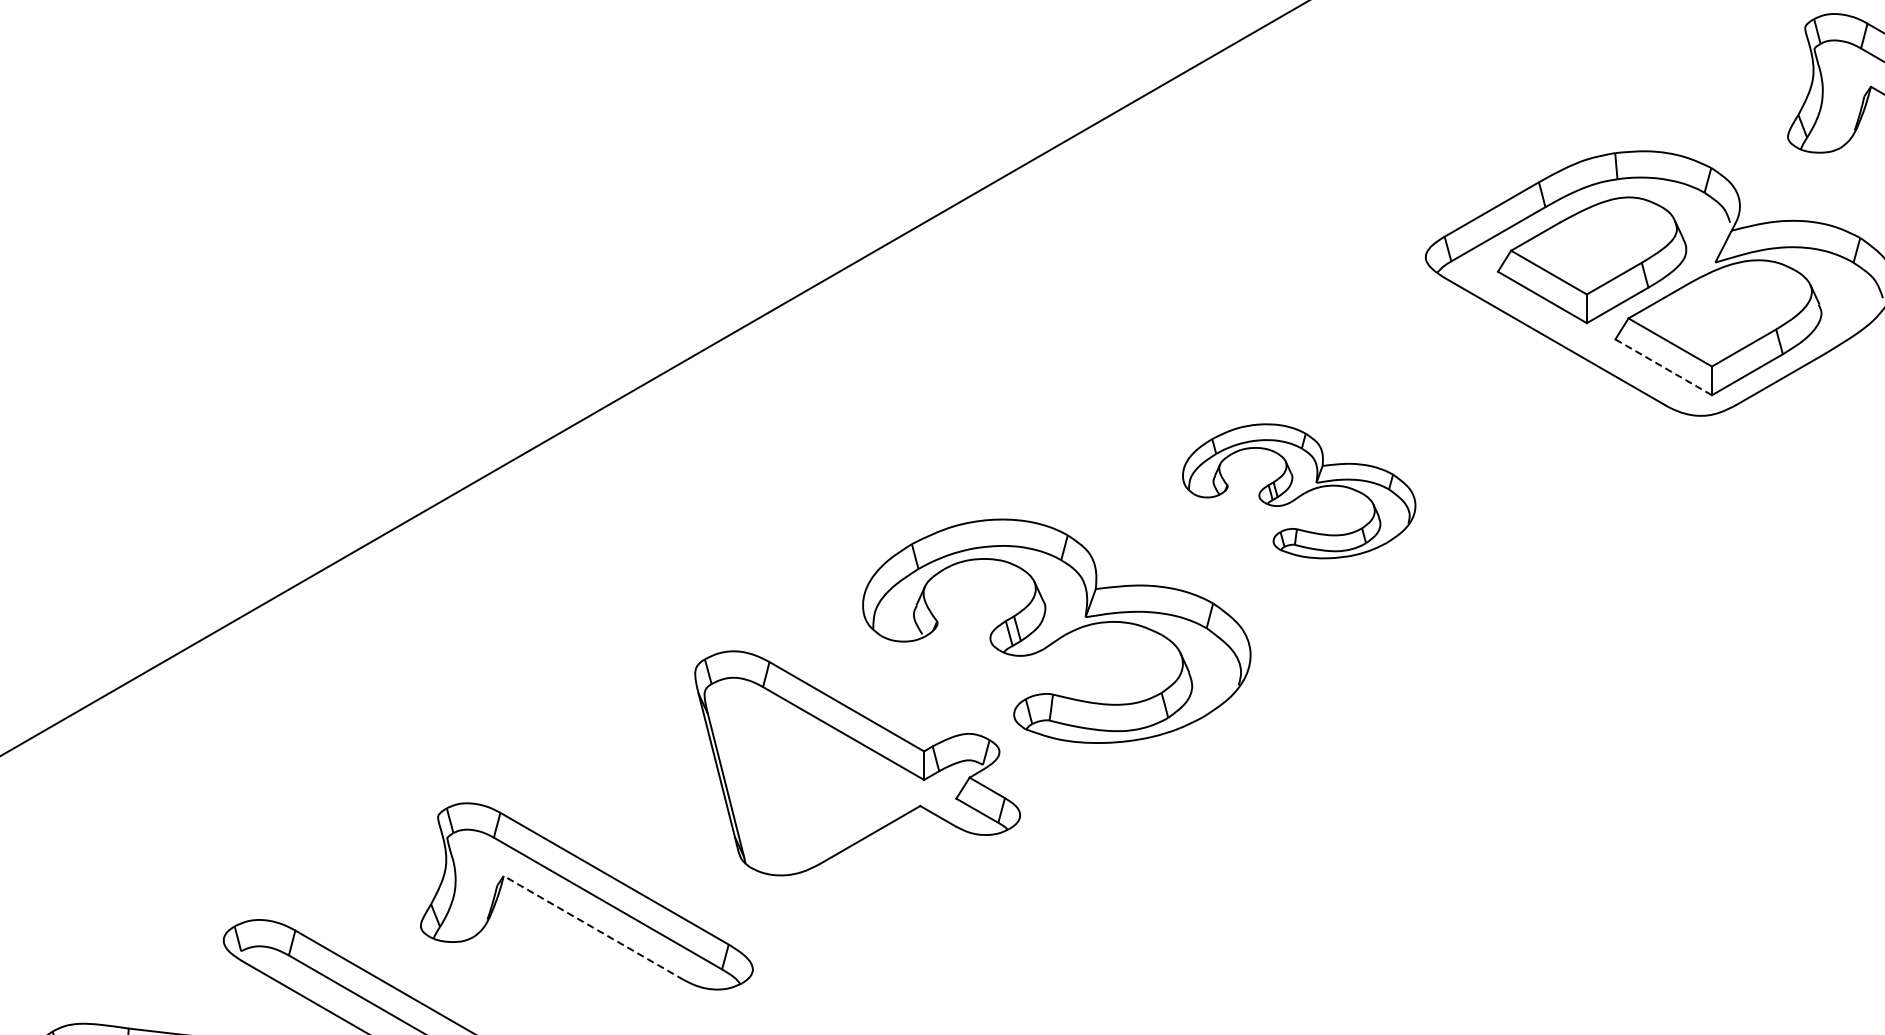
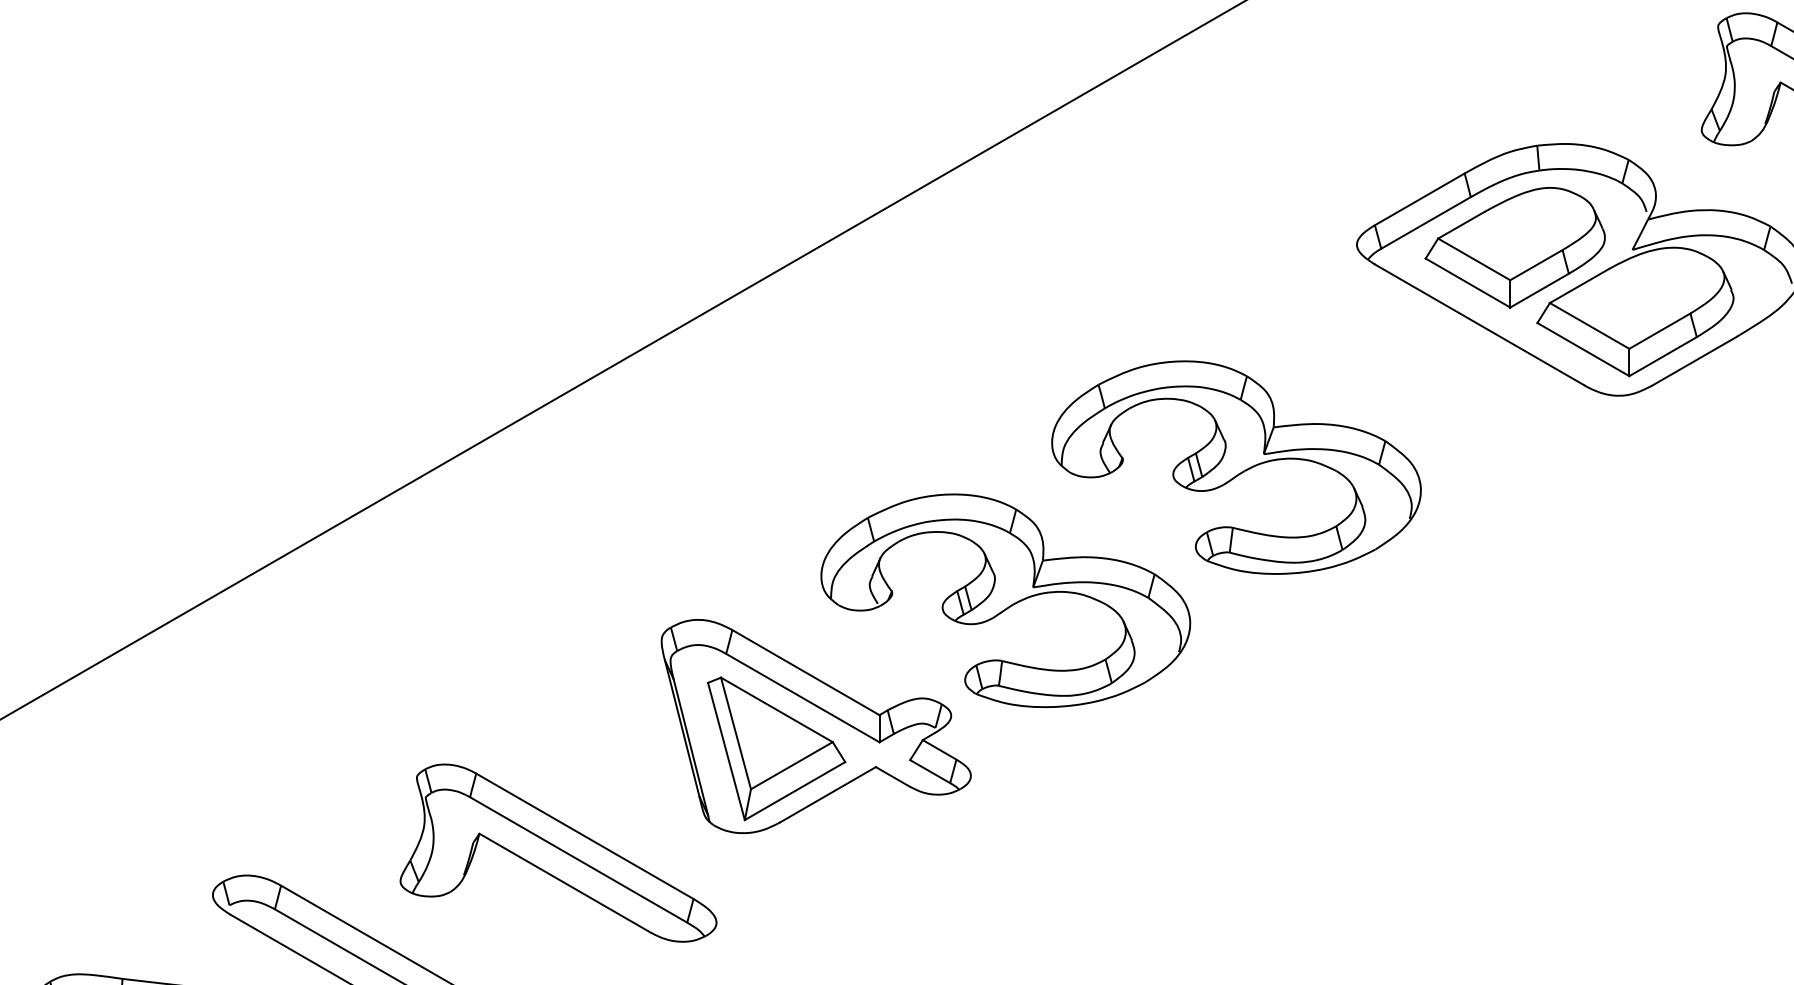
line: (1663, 367) -> (1583, 349), dashed -> solid
part: (1299, 491) -> (1236, 467), size x1.67
part: (815, 786) -> (776, 748), added
line: (594, 928) -> (565, 883), dashed -> solid

